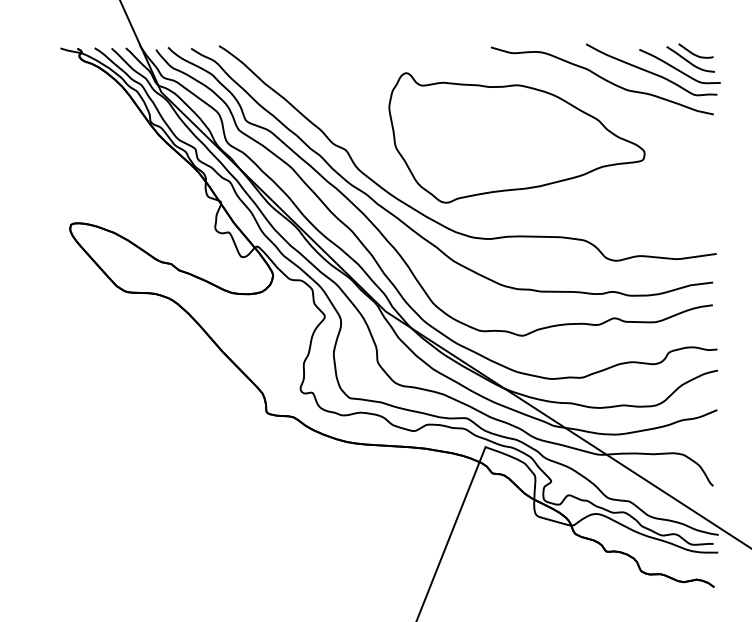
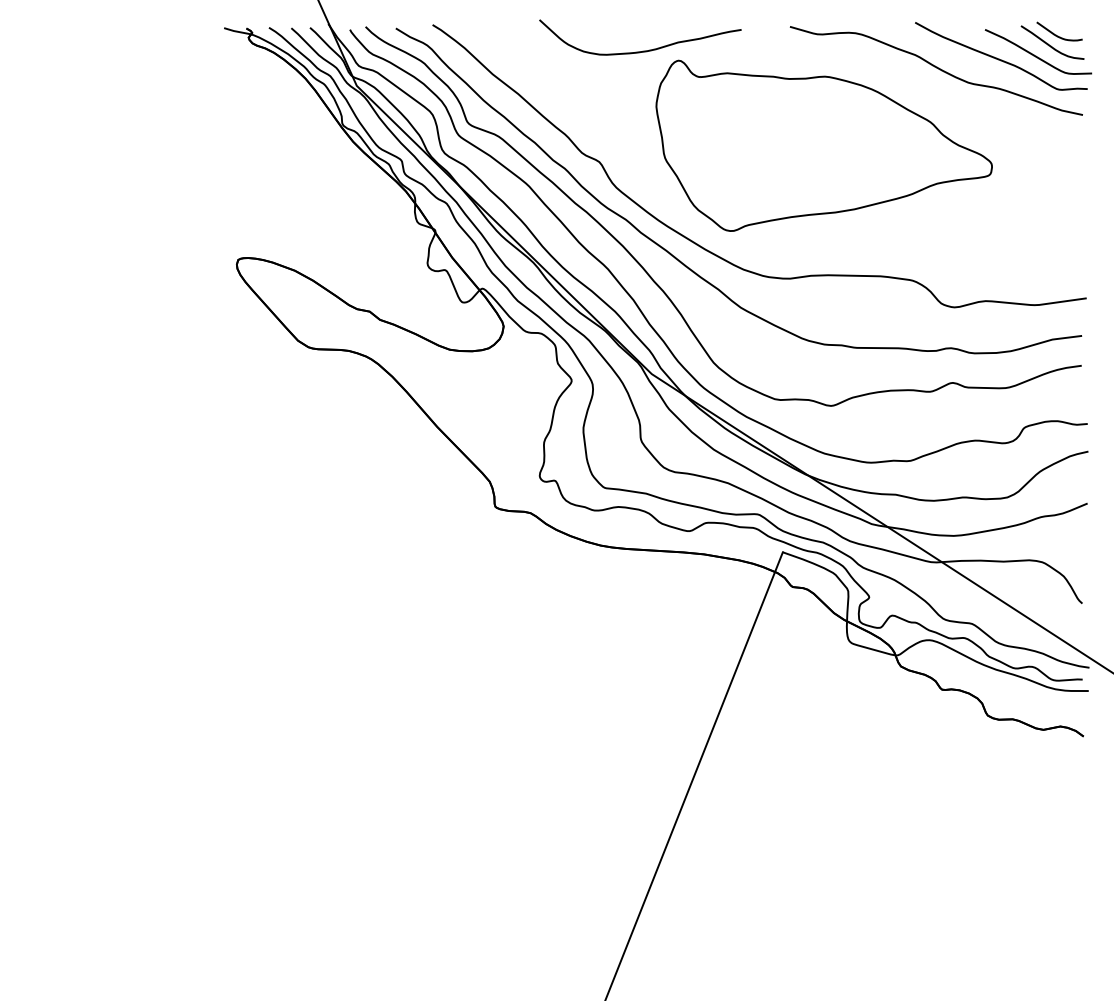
curve: (378, 65) -> (642, 50), added

